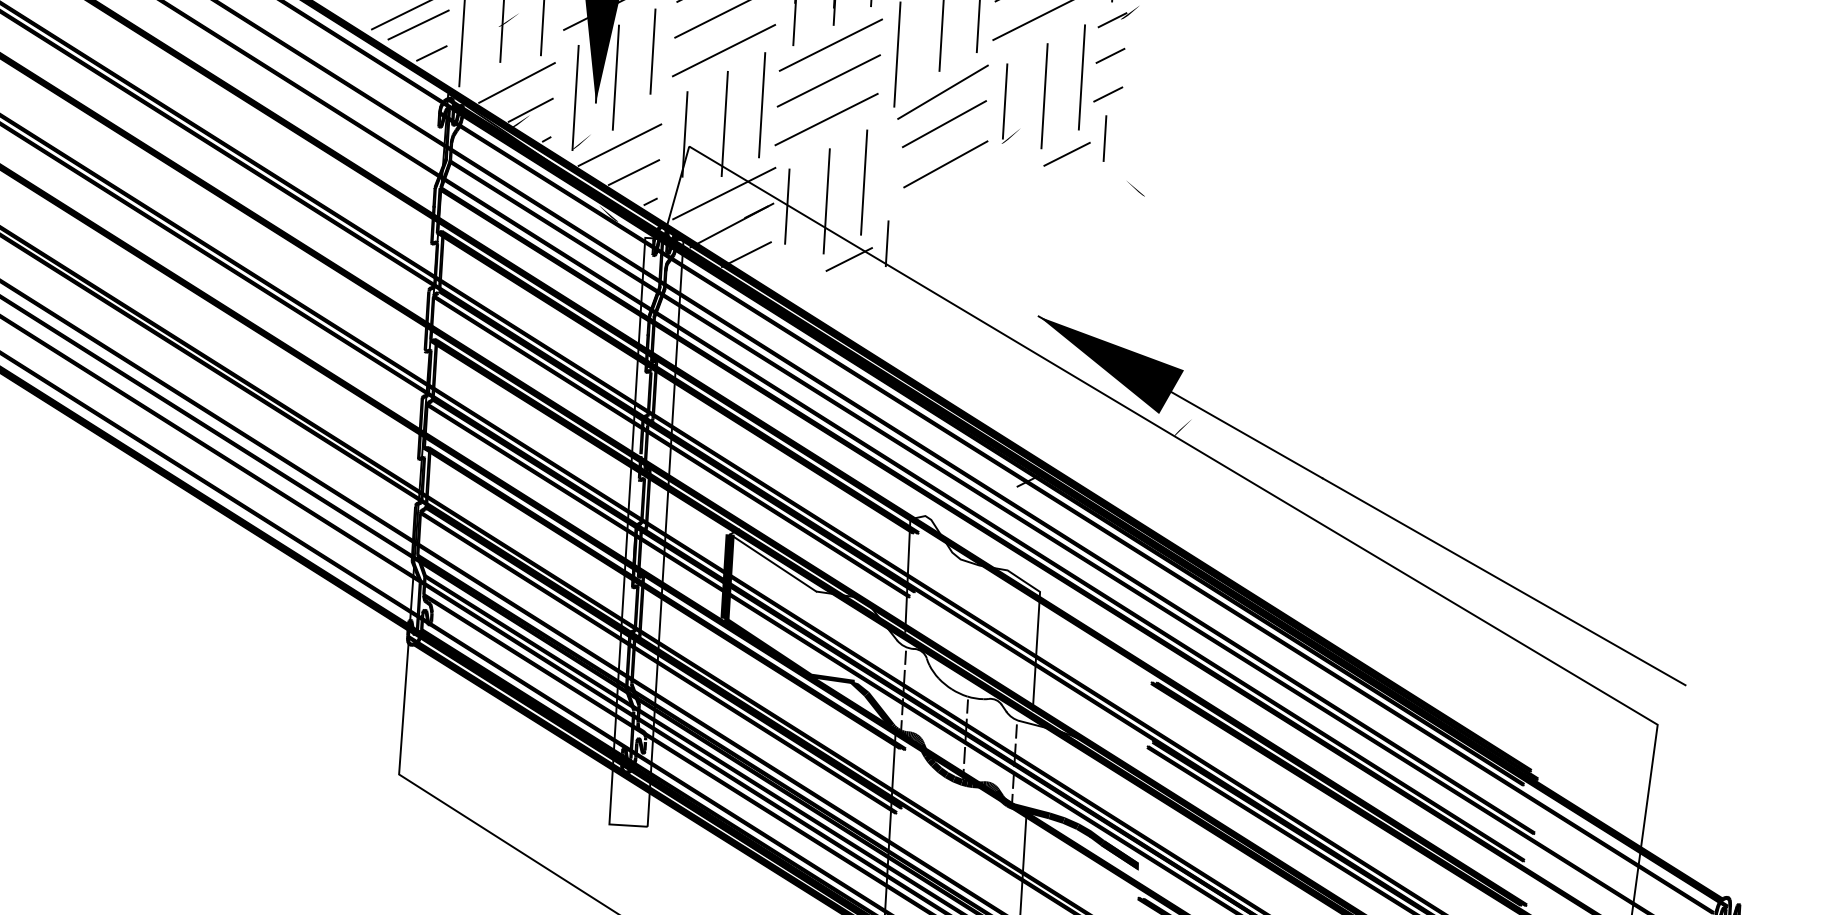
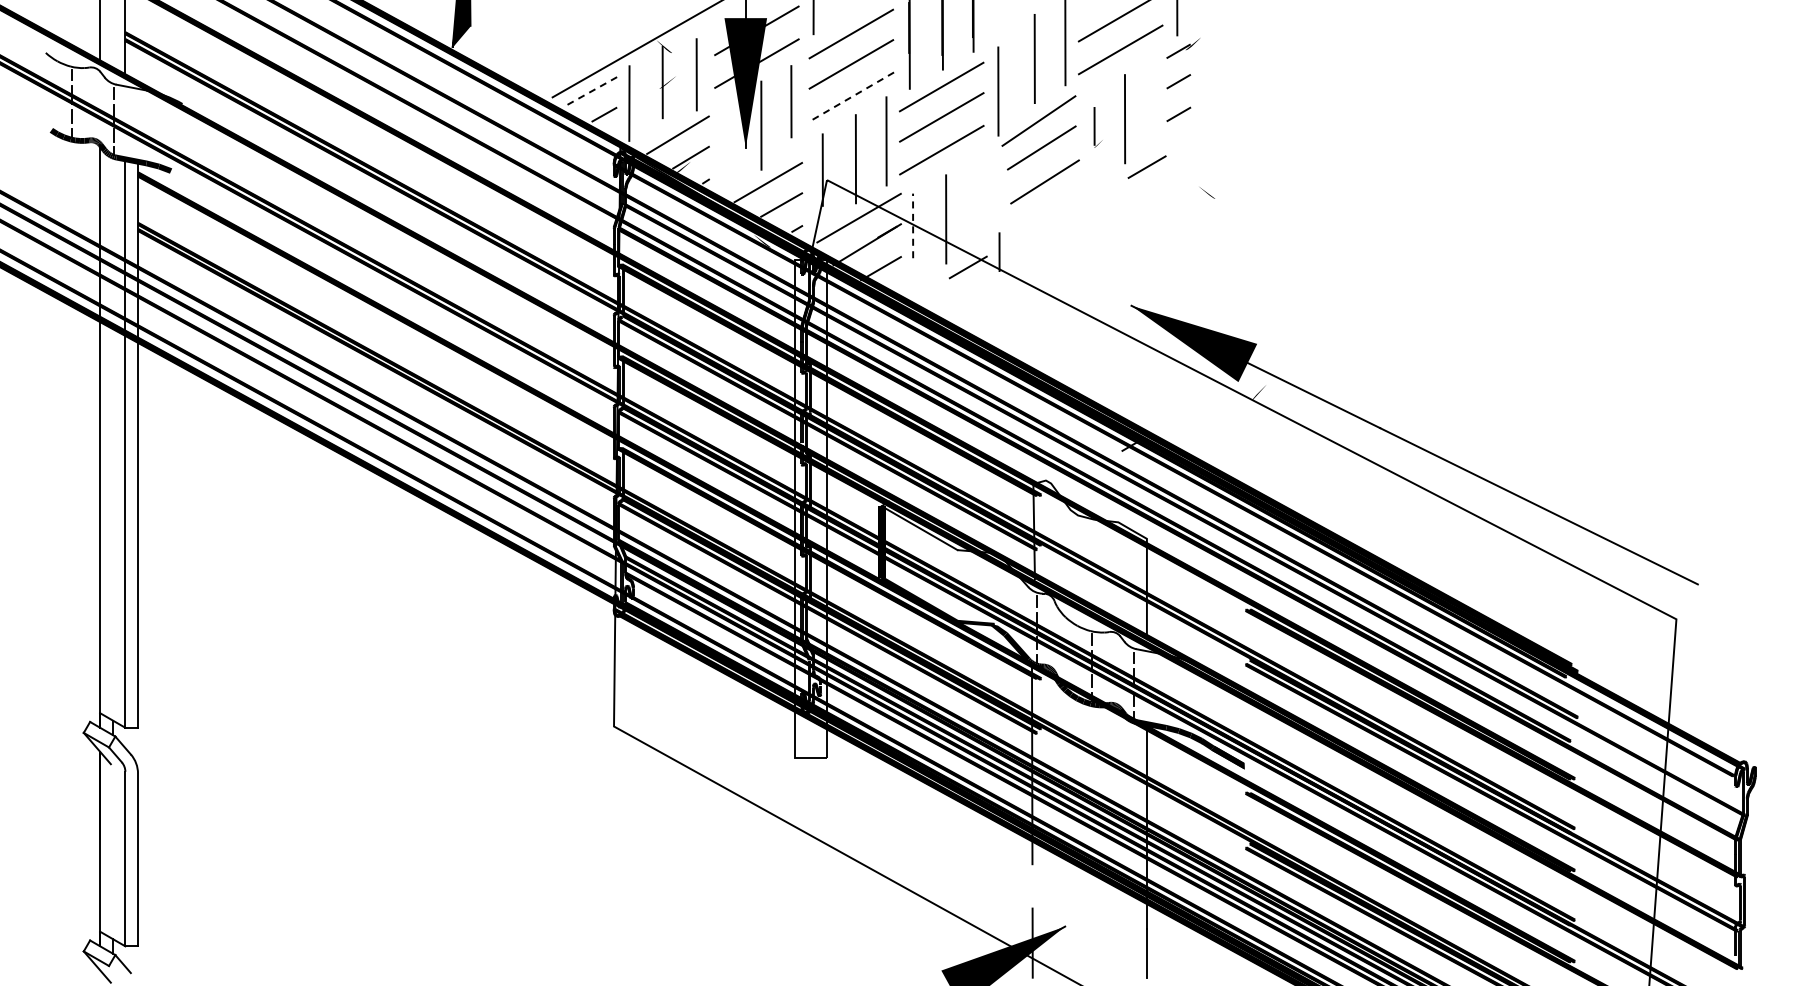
line: (418, 25) -> (591, 91), solid -> dashed
line: (724, 50) -> (851, 97), solid -> dashed
line: (1081, 77) -> (1155, 101), removed
part: (582, 97) -> (734, 144), removed
part: (1012, 104) -> (1098, 127), size x0.6
line: (1105, 138) -> (1178, 151), removed
line: (863, 182) -> (976, 201), removed
line: (787, 206) -> (913, 225), solid -> dashed

